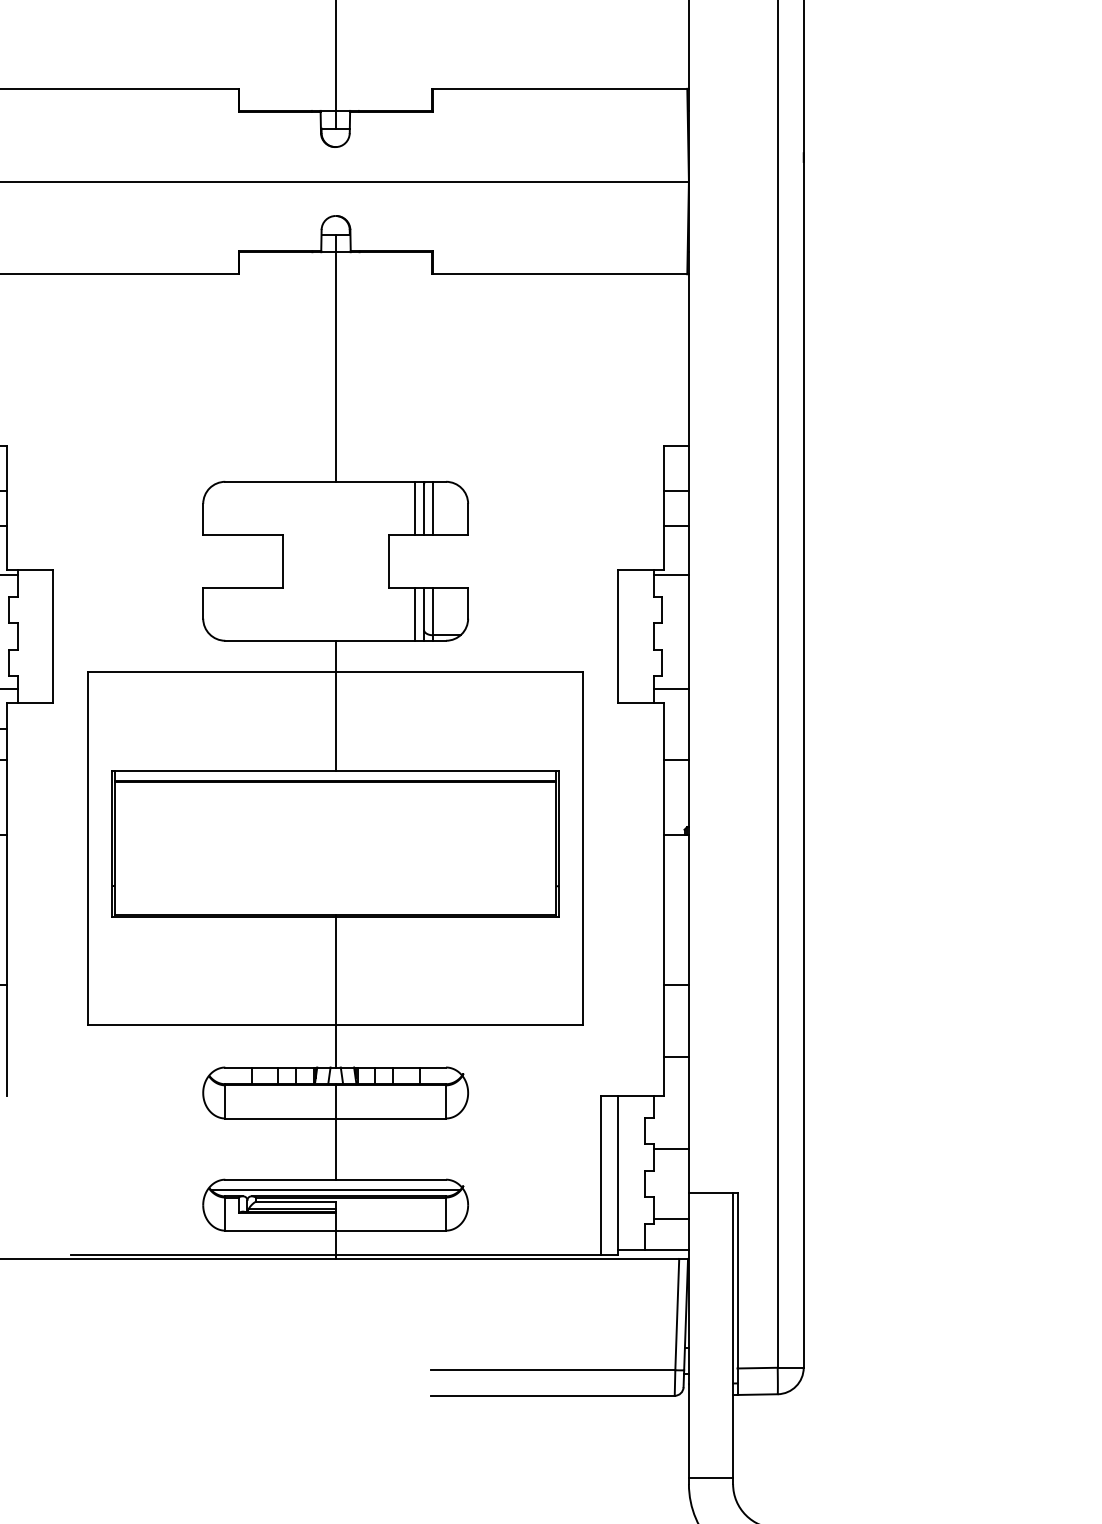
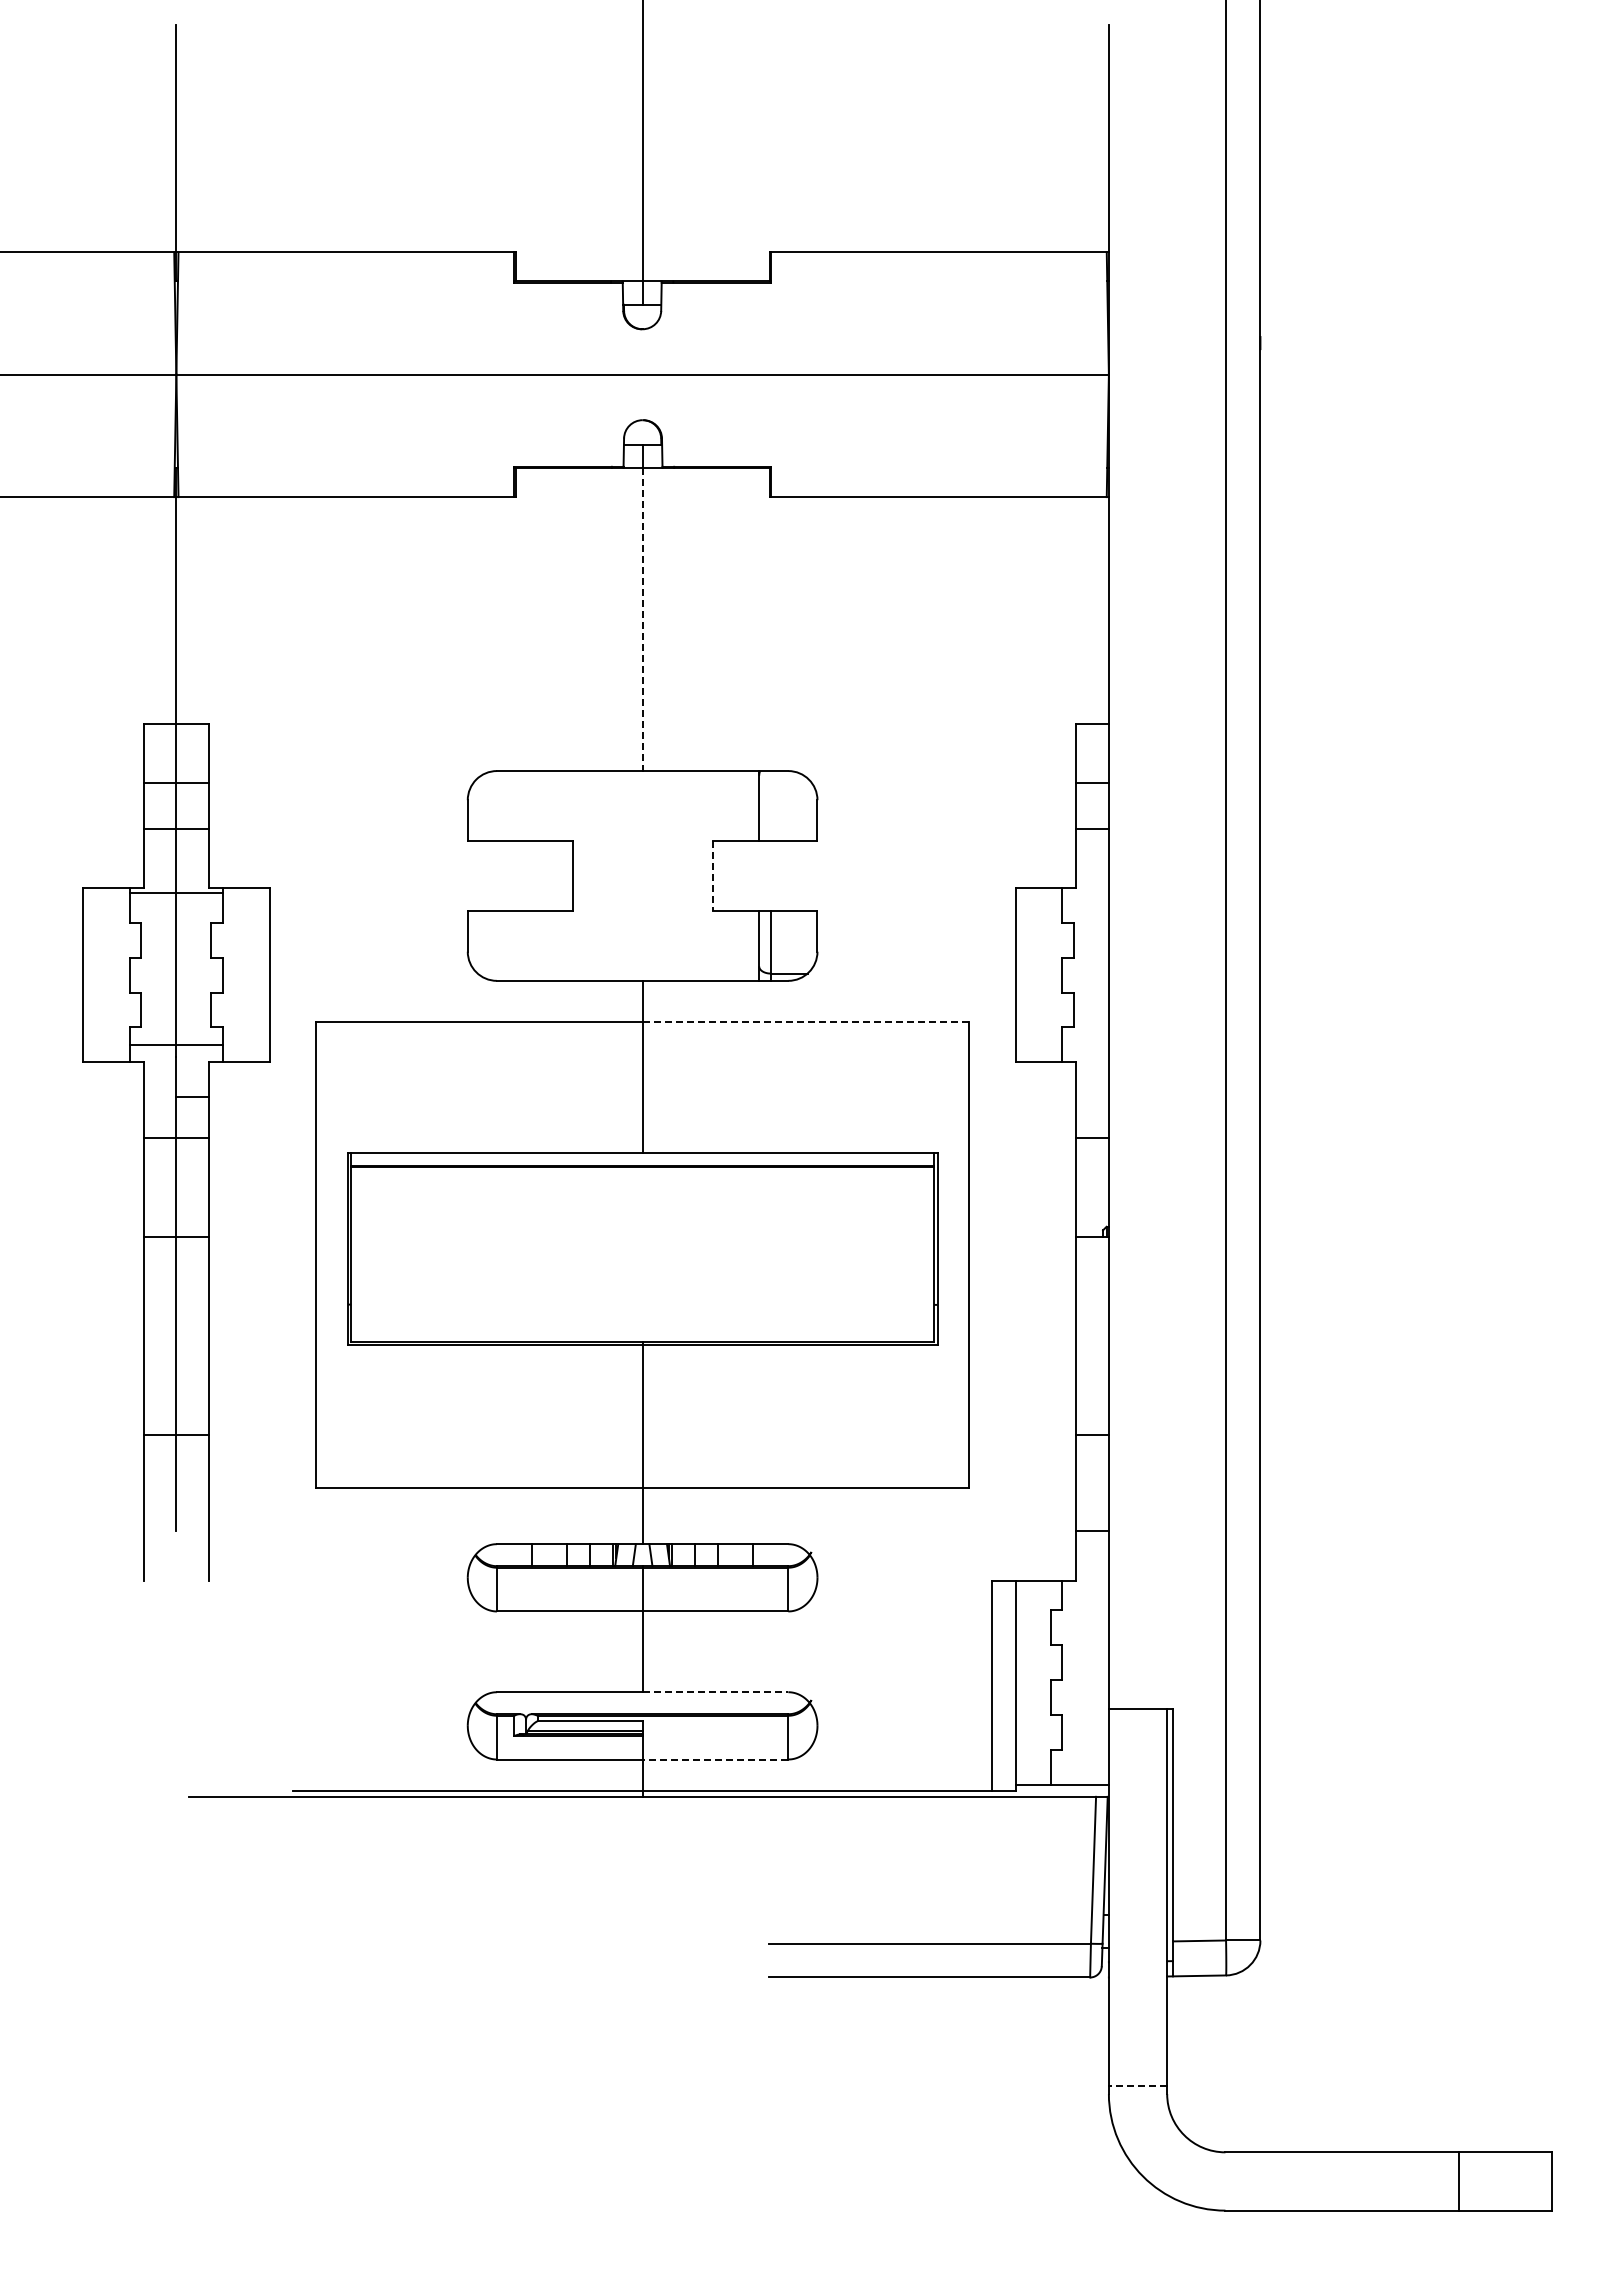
line: (335, 366) -> (642, 619), solid -> dashed
line: (415, 507) -> (747, 805), removed
line: (432, 507) -> (770, 805), removed
line: (388, 560) -> (712, 875), solid -> dashed
line: (671, 574) -> (1085, 893), removed
line: (415, 613) -> (747, 945), removed
line: (459, 671) -> (806, 1021), solid -> dashed
line: (671, 688) -> (1085, 1044), removed
line: (671, 1148) -> (1085, 1651), removed
line: (390, 1179) -> (715, 1692), solid -> dashed
line: (335, 1189) -> (642, 1705), removed
line: (671, 1219) -> (1085, 1744), removed
line: (390, 1230) -> (715, 1759), solid -> dashed
line: (710, 1478) -> (1137, 2086), solid -> dashed

